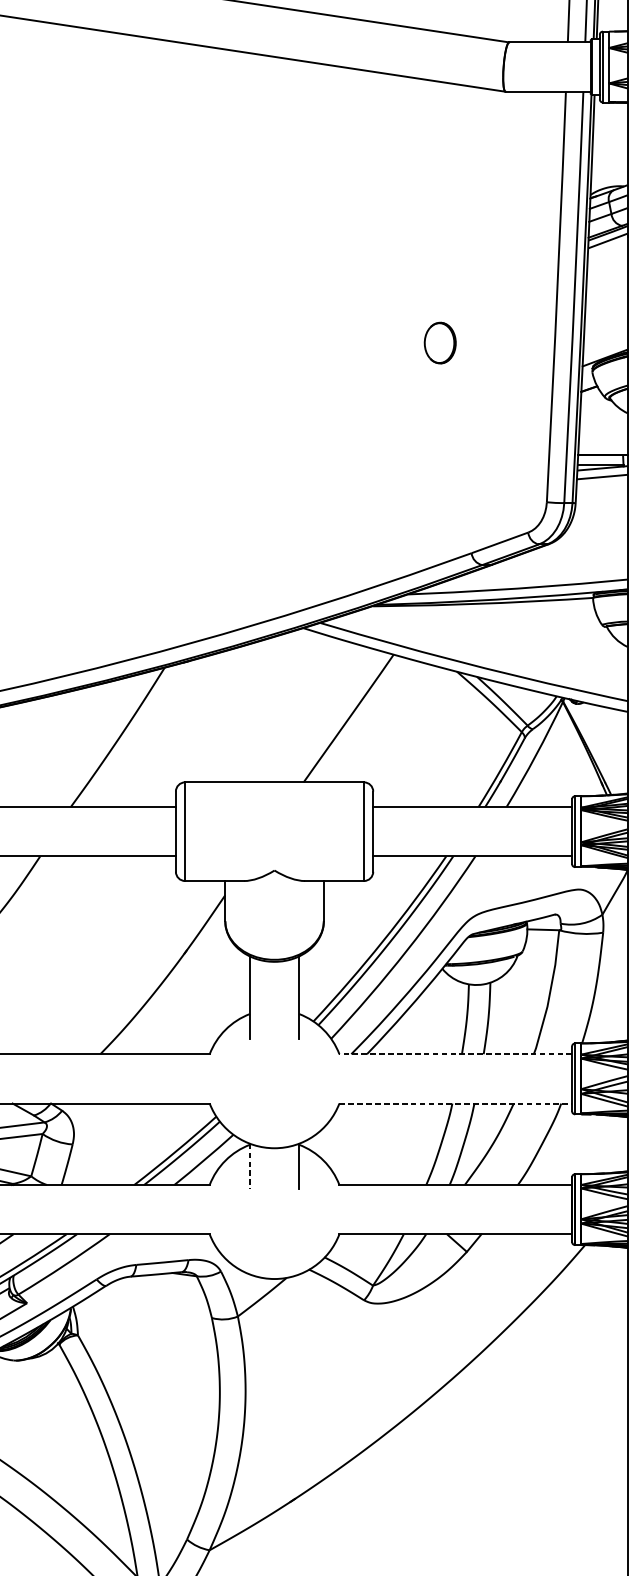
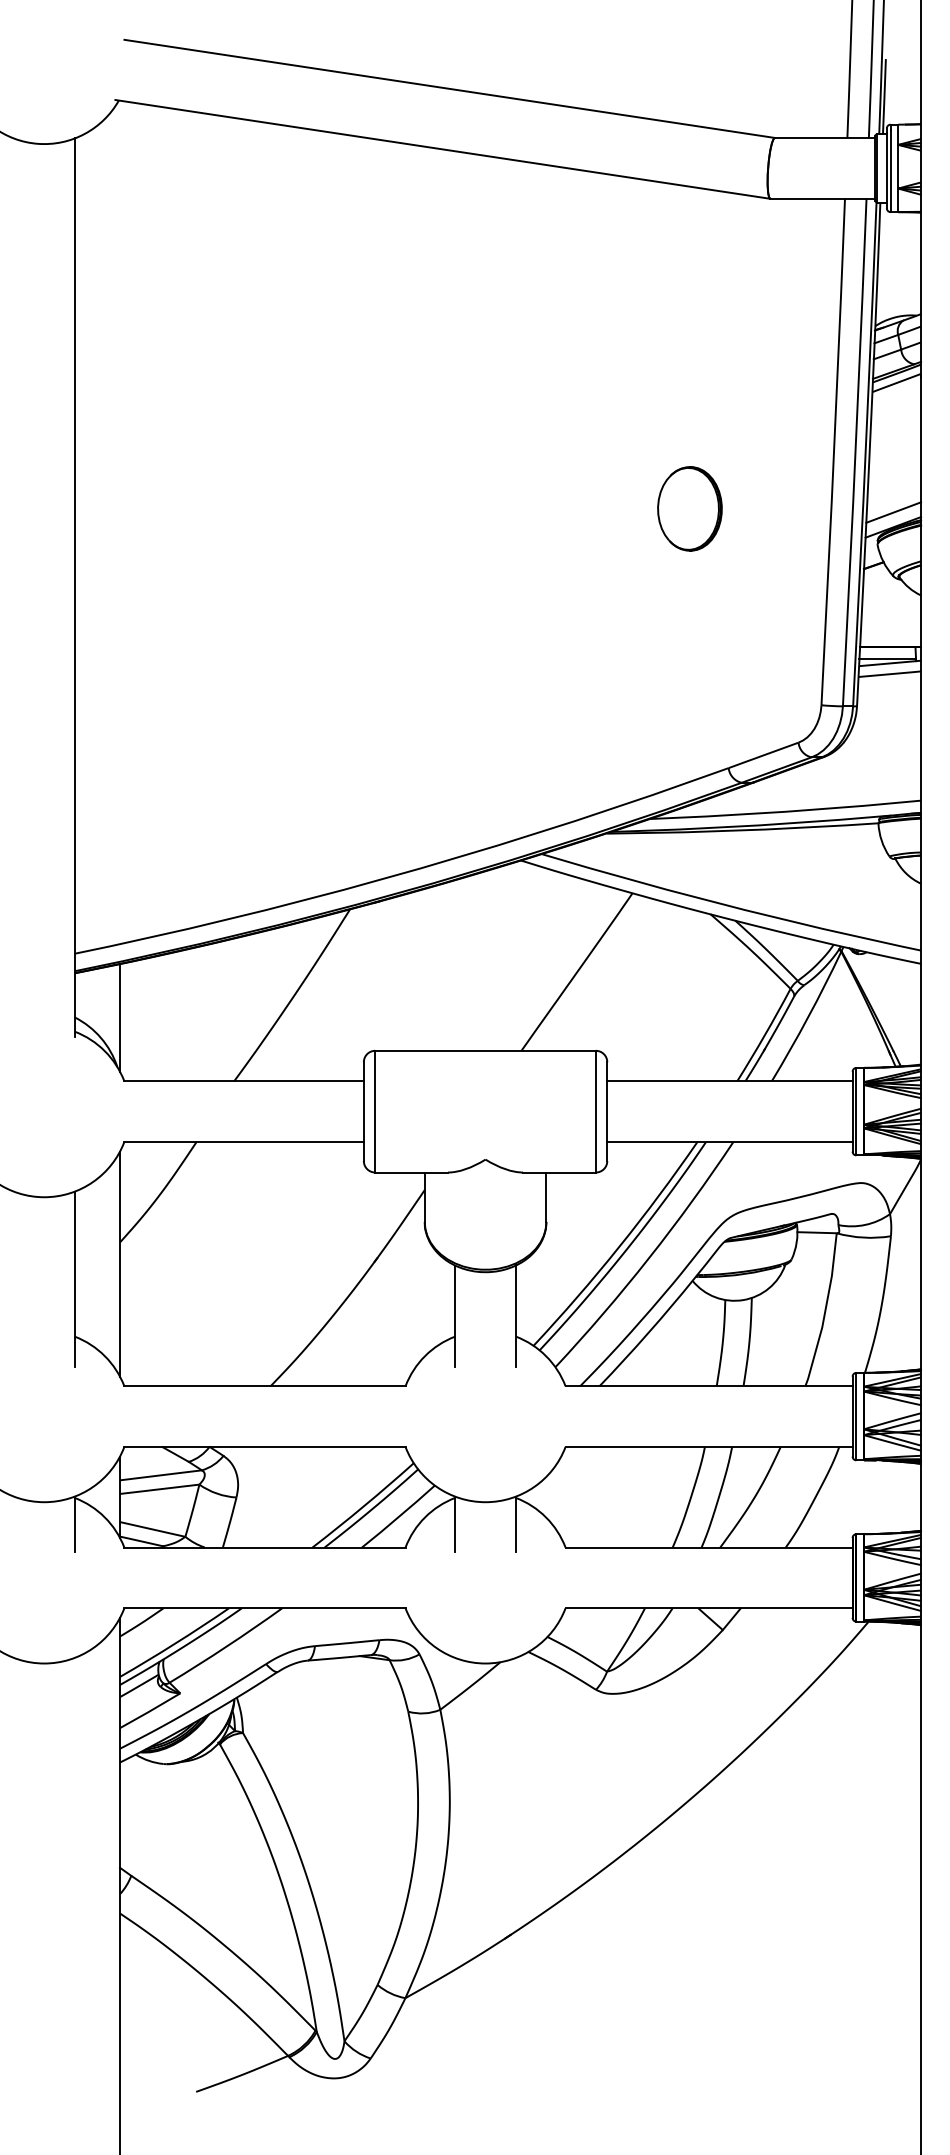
part: (439, 342) -> (689, 508), size x1.67
line: (605, 346) -> (893, 512), added
line: (456, 1054) -> (709, 1386), dashed -> solid
line: (456, 1103) -> (709, 1447), dashed -> solid
line: (250, 1166) -> (455, 1524), dashed -> solid

